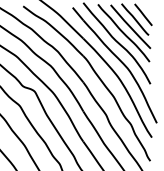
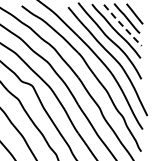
line: (130, 27) -> (122, 25), solid -> dashed

